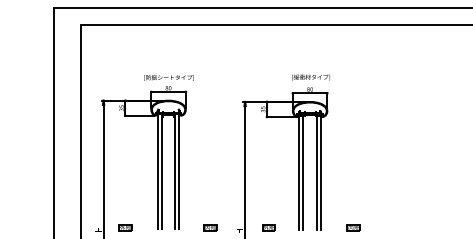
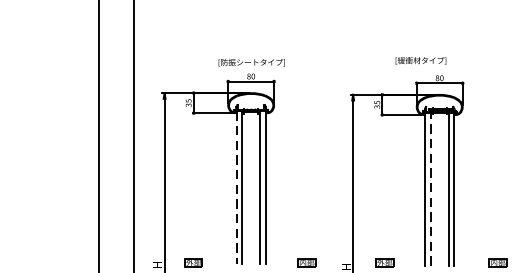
text: (310, 77) -> (420, 60), moved
line: (157, 172) -> (236, 188), solid -> dashed
line: (303, 172) -> (430, 188), solid -> dashed

